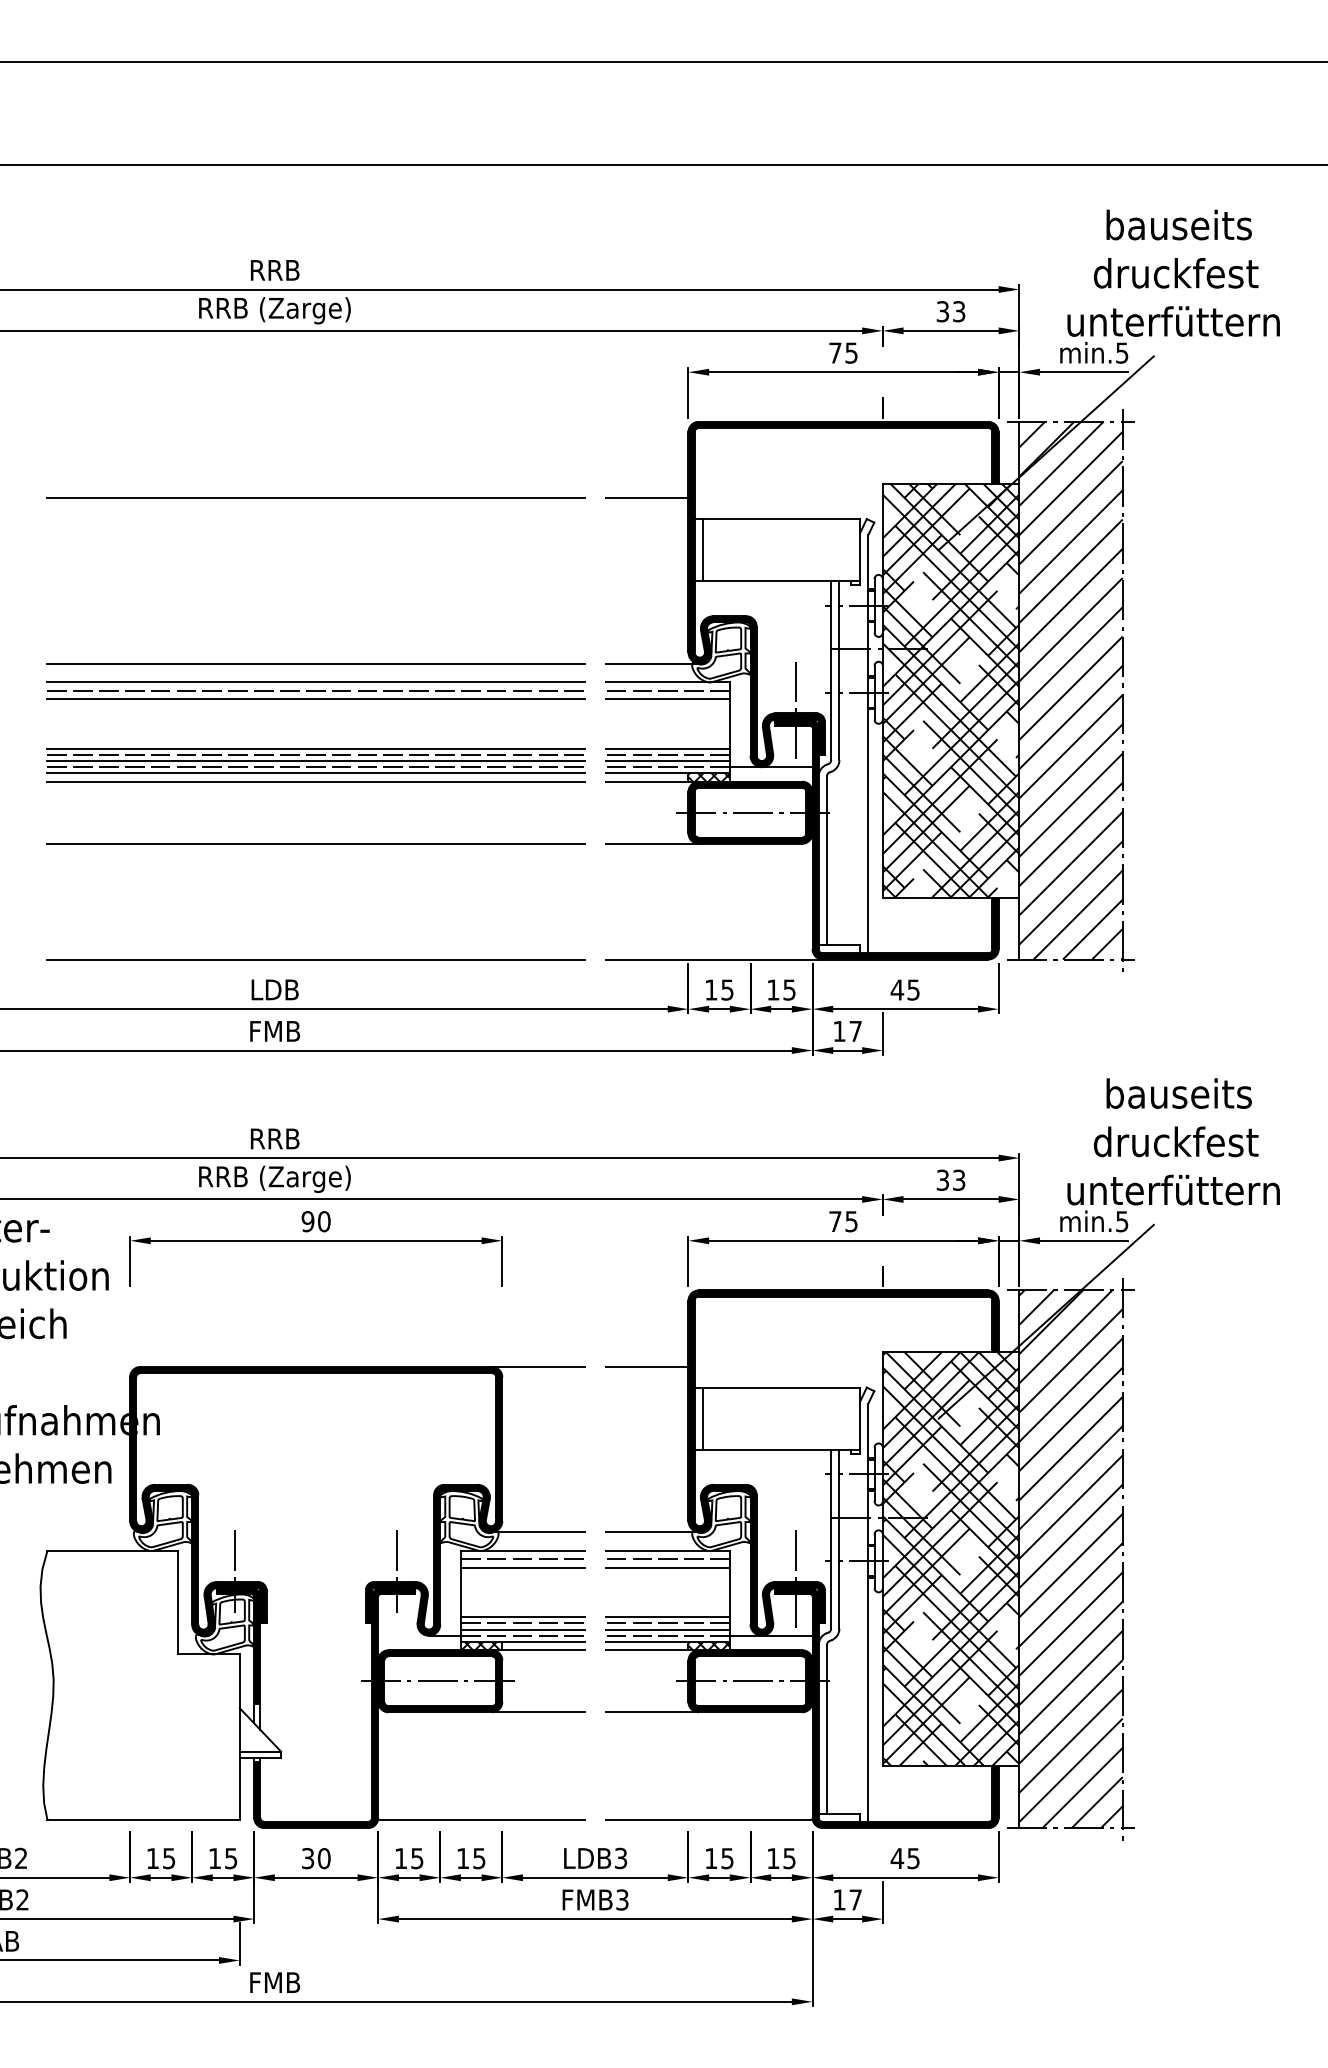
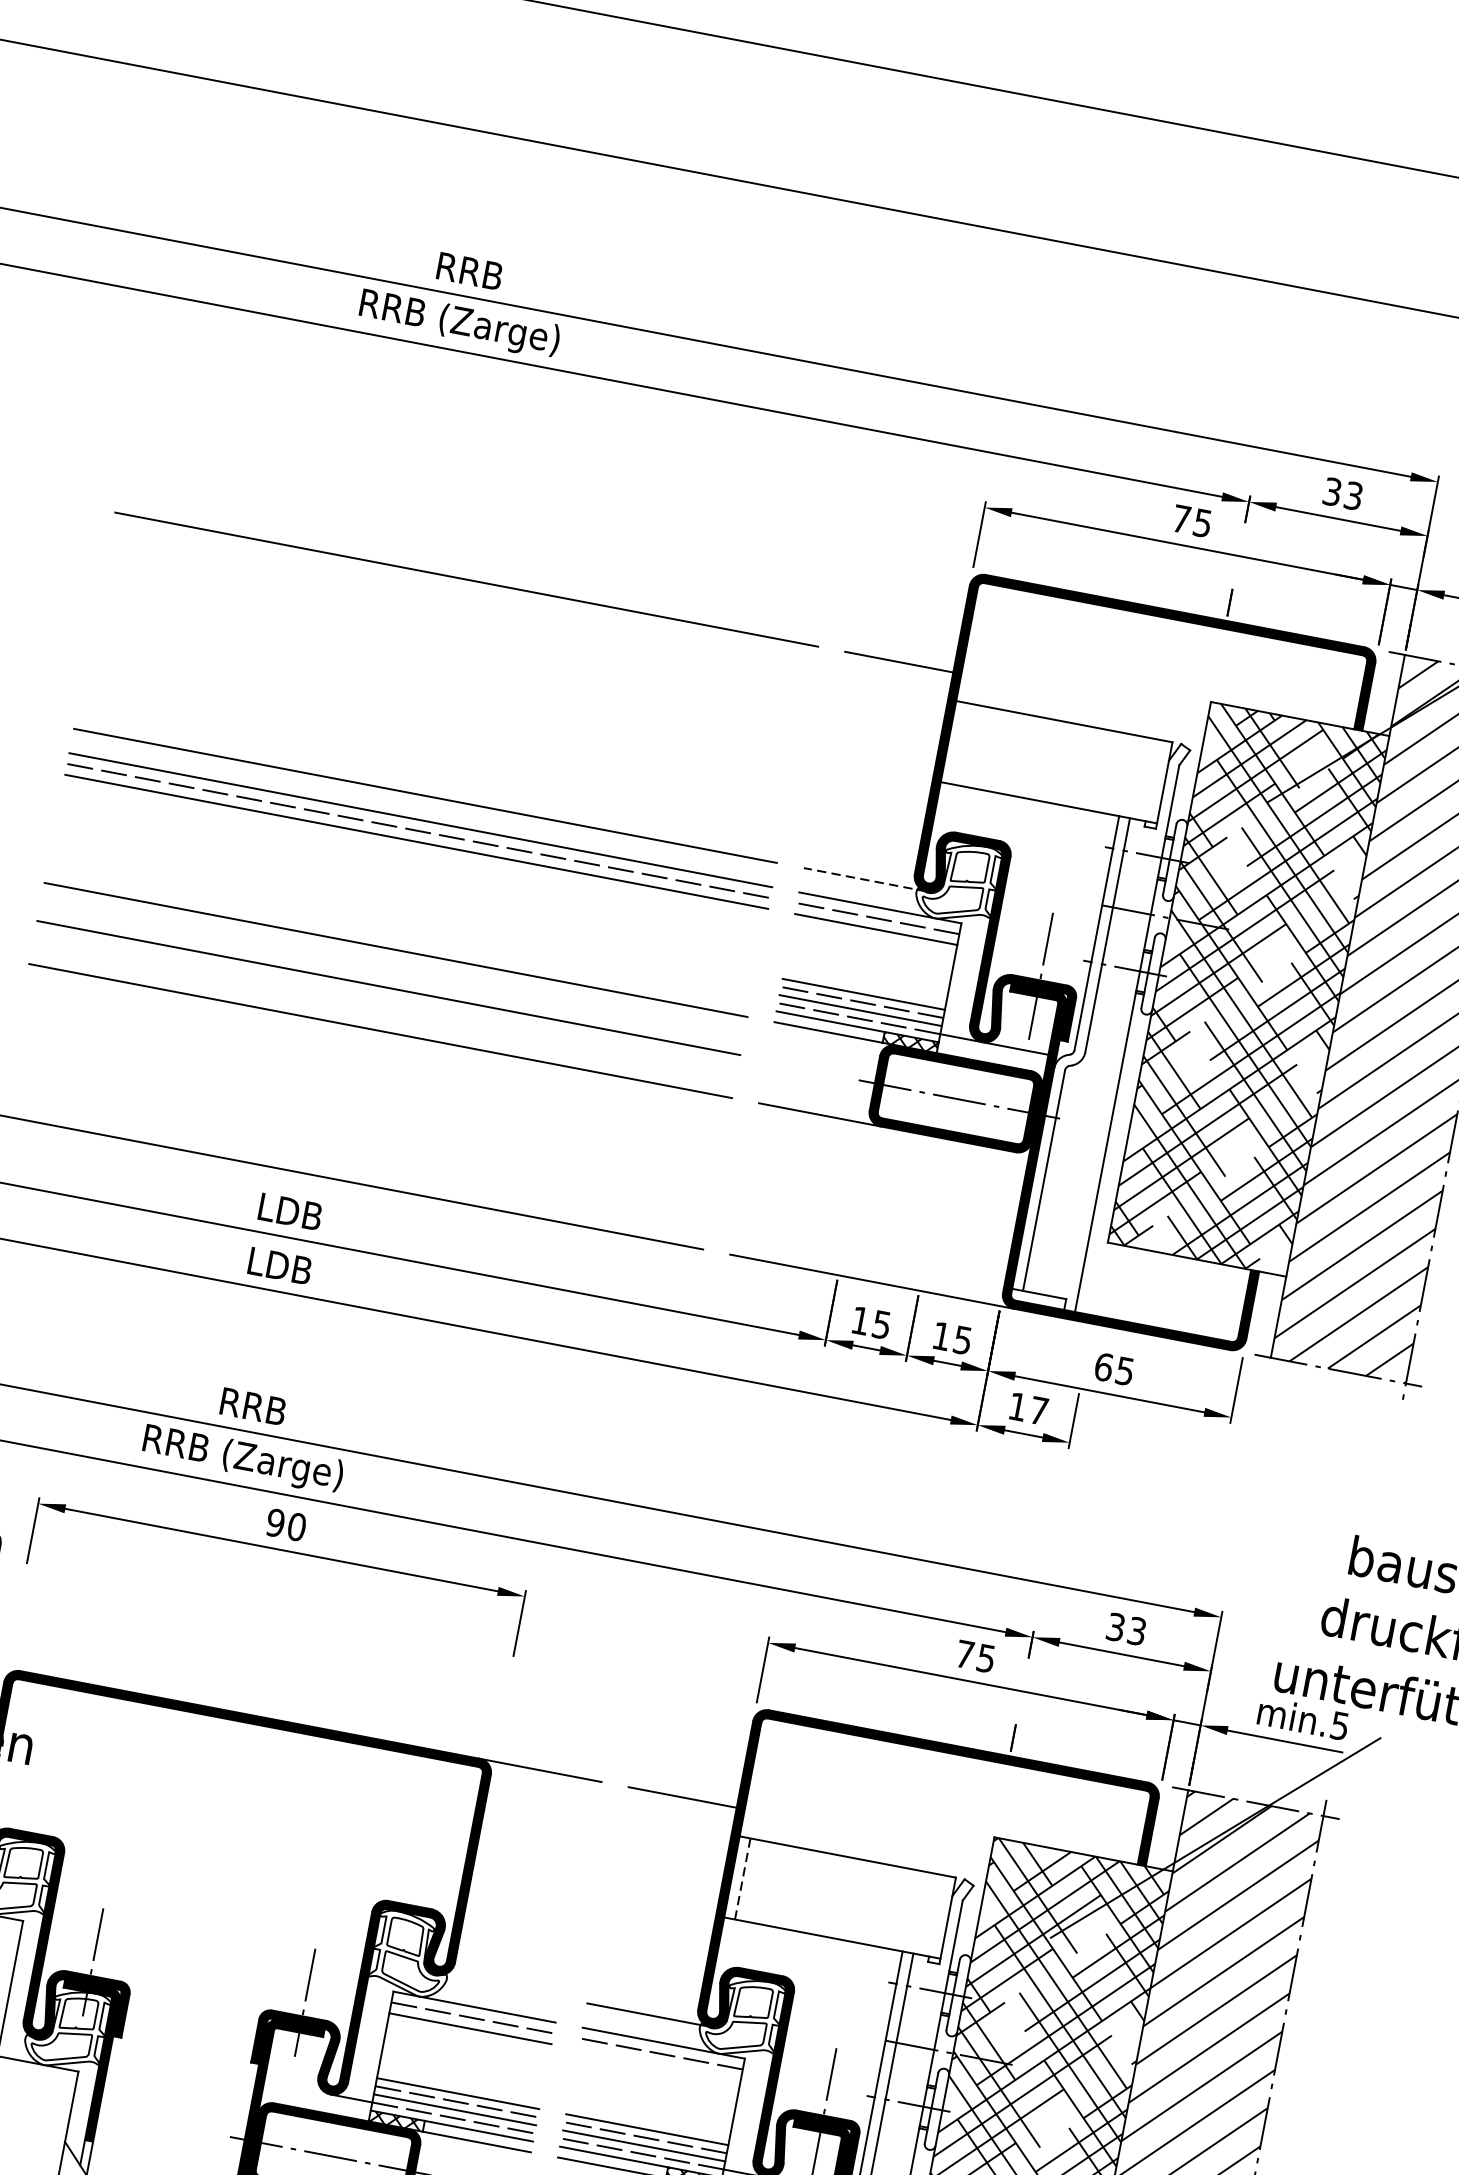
line: (702, 550) -> (958, 744), removed
line: (652, 663) -> (865, 879), solid -> dashed
part: (315, 760) -> (400, 922), removed
line: (315, 810) -> (387, 987), added
text: (897, 989) -> (1104, 1366), 45 -> 65
text: (275, 1031) -> (280, 1266), FMB -> LDB
line: (702, 1418) -> (742, 1878), solid -> dashed
line: (537, 1532) -> (498, 1986), removed
line: (667, 1567) -> (659, 2064), removed

